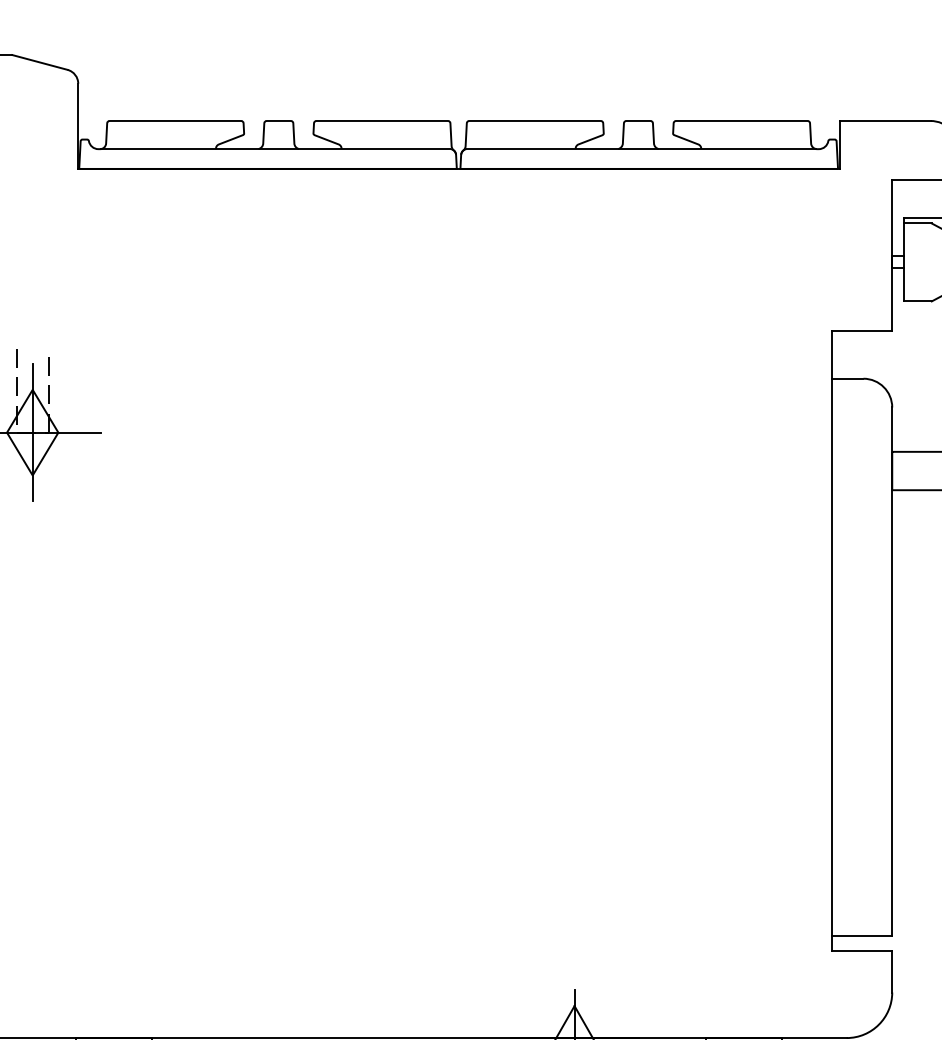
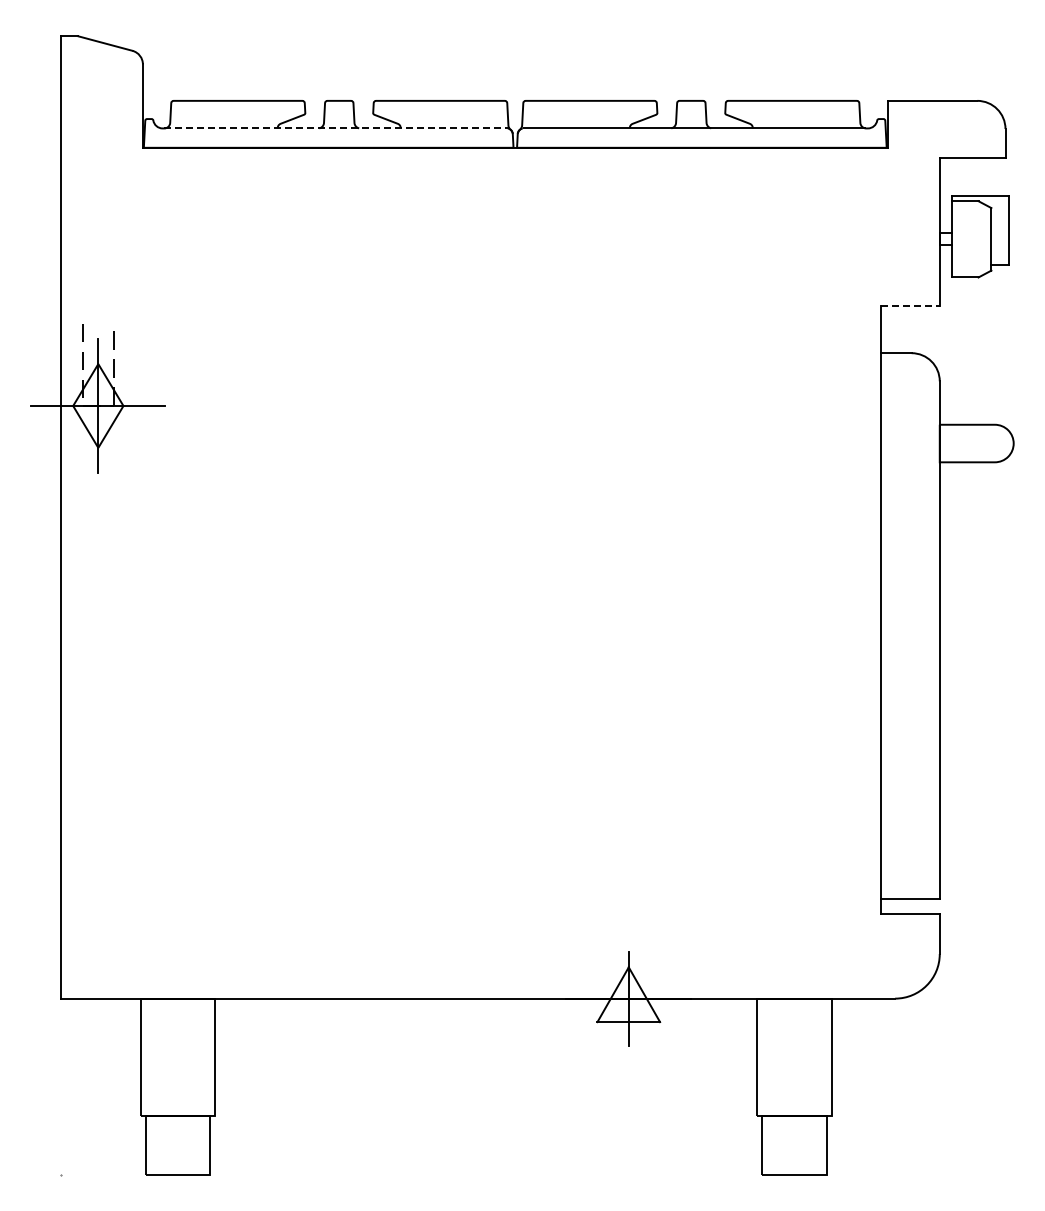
line: (275, 149) -> (336, 128), solid -> dashed
line: (862, 331) -> (910, 306), solid -> dashed

